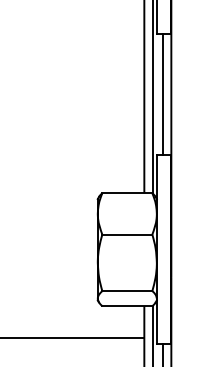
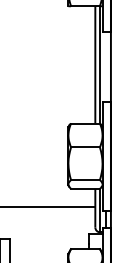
line: (163, 94) -> (106, 66), removed

